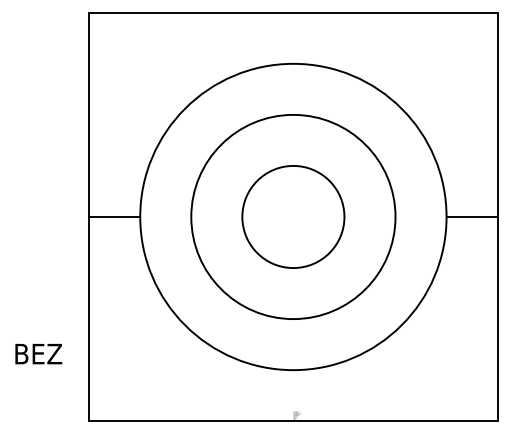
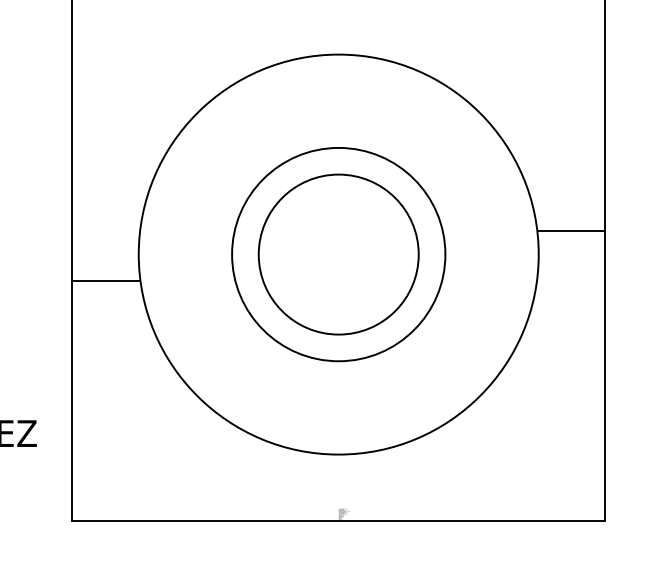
circle: (293, 216) -> (338, 253), size x0.6
circle: (293, 216) -> (338, 253), size x1.6
line: (114, 217) -> (105, 281), moved
line: (471, 217) -> (571, 231), moved

